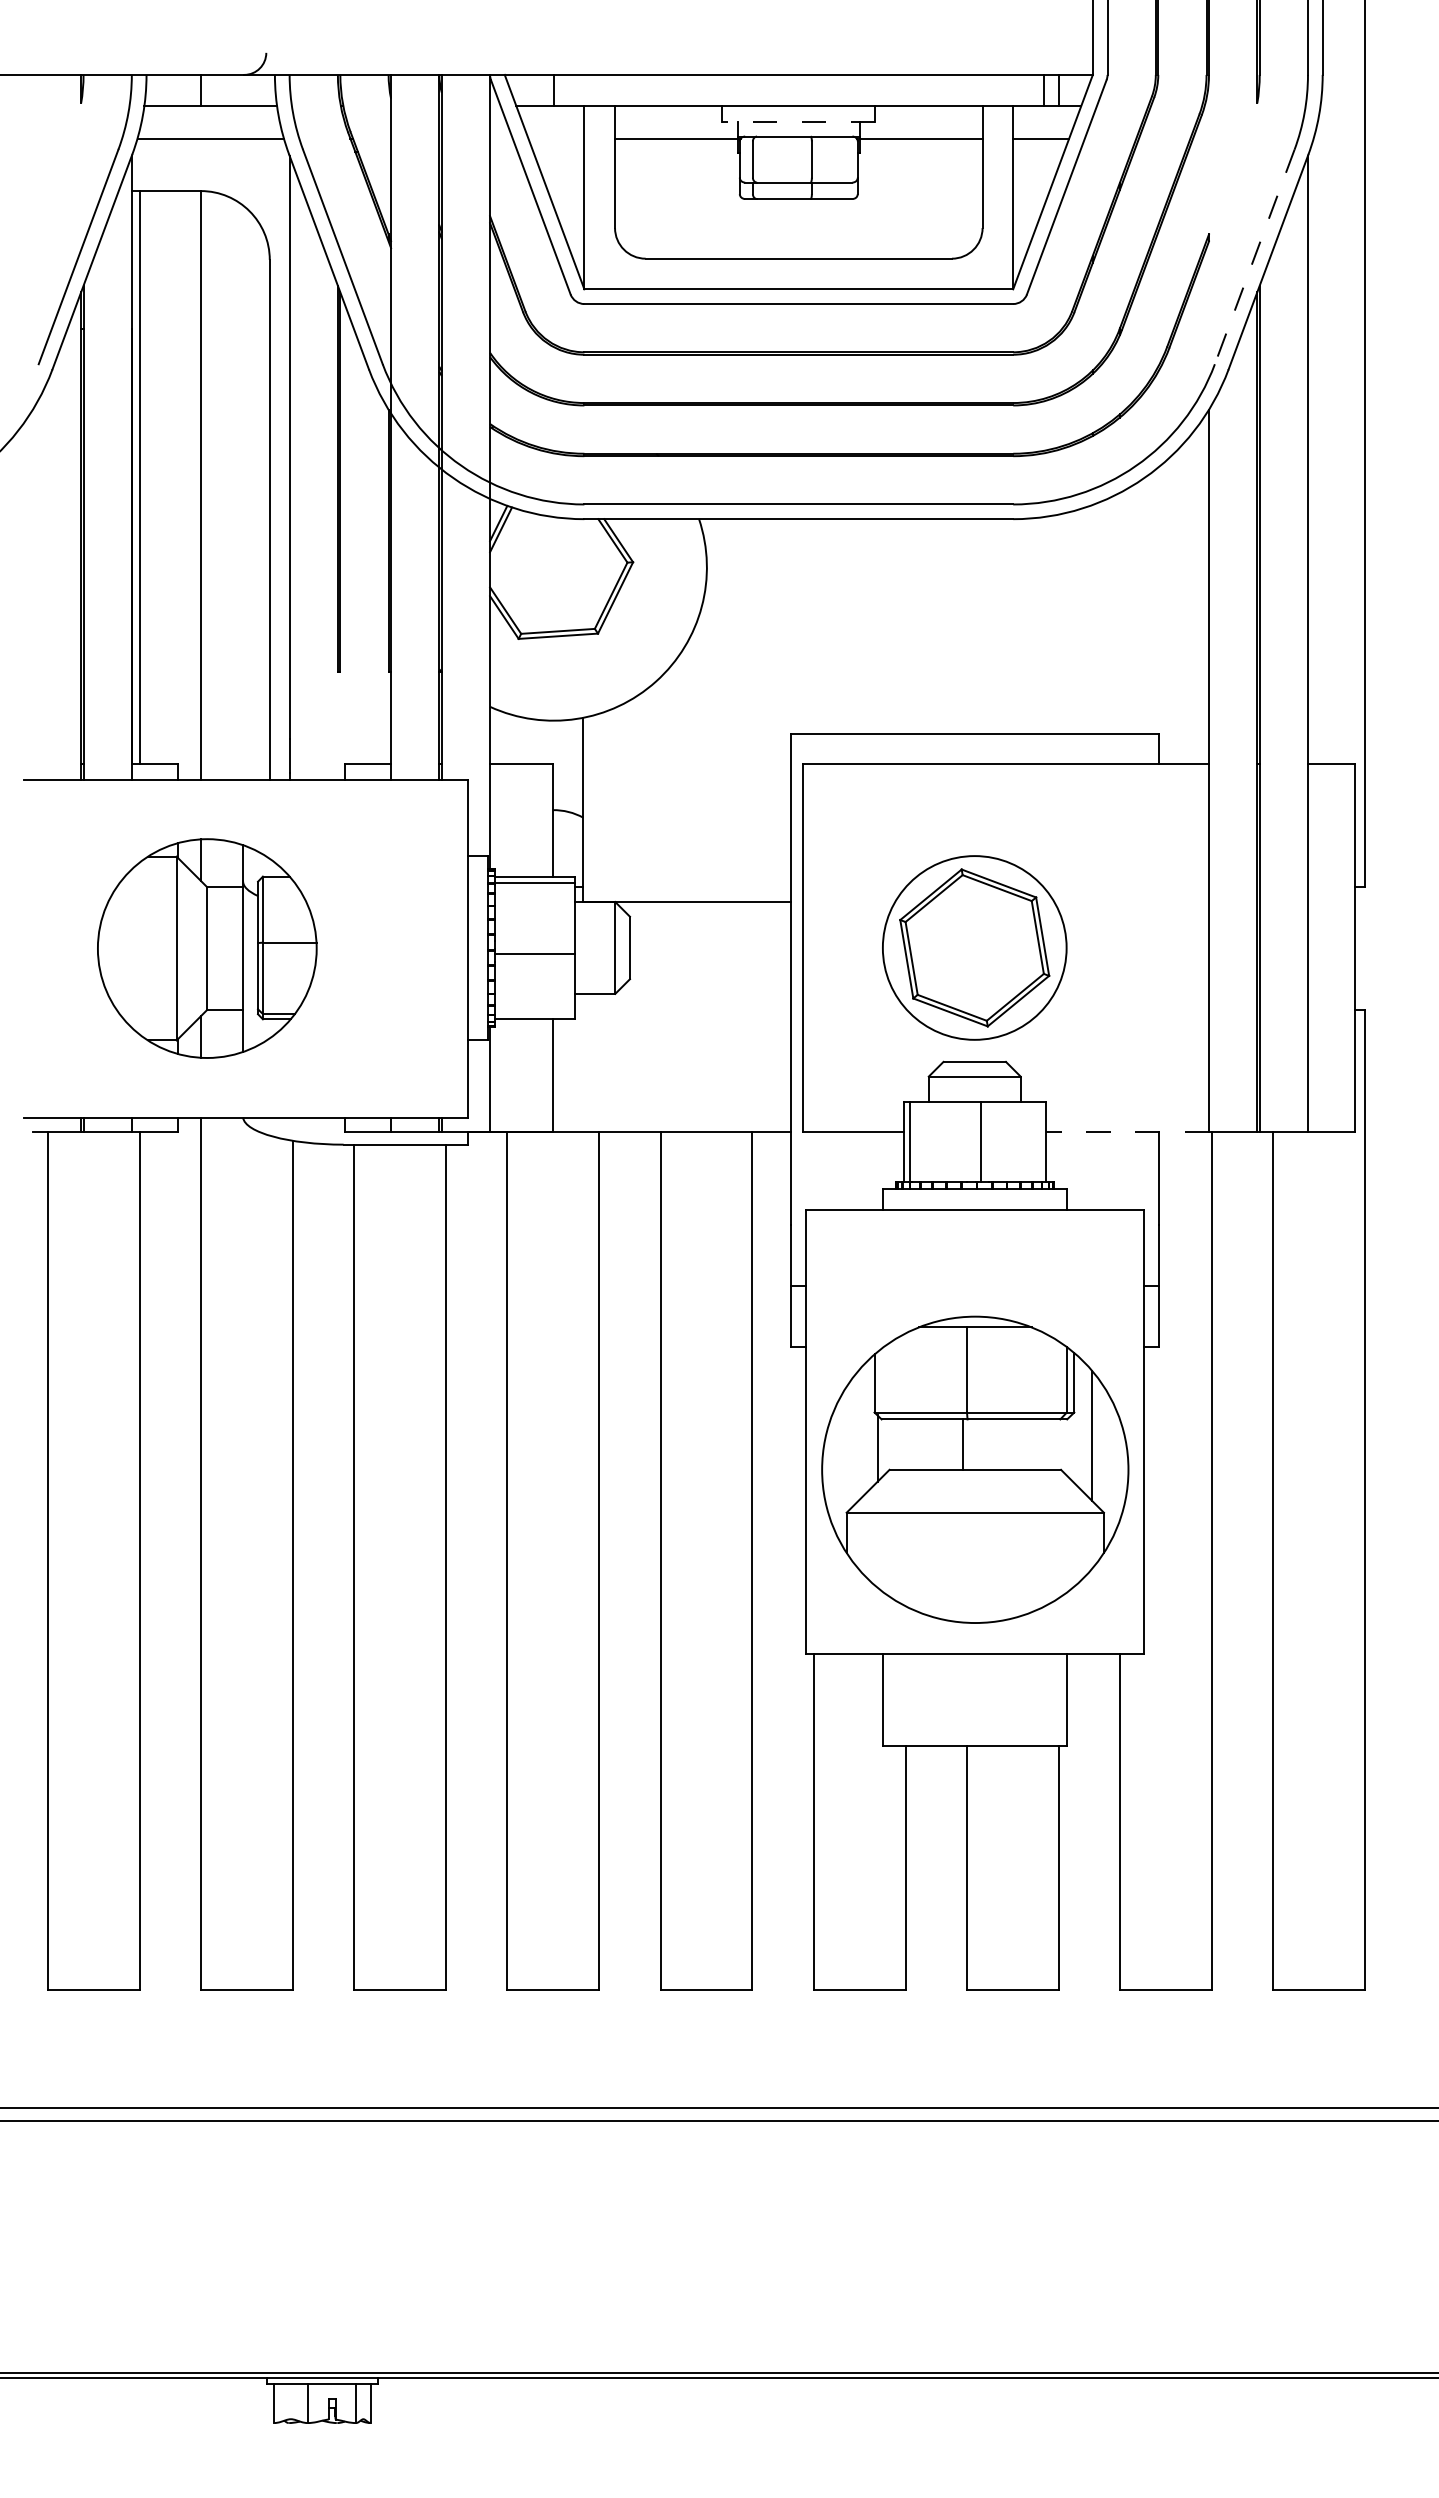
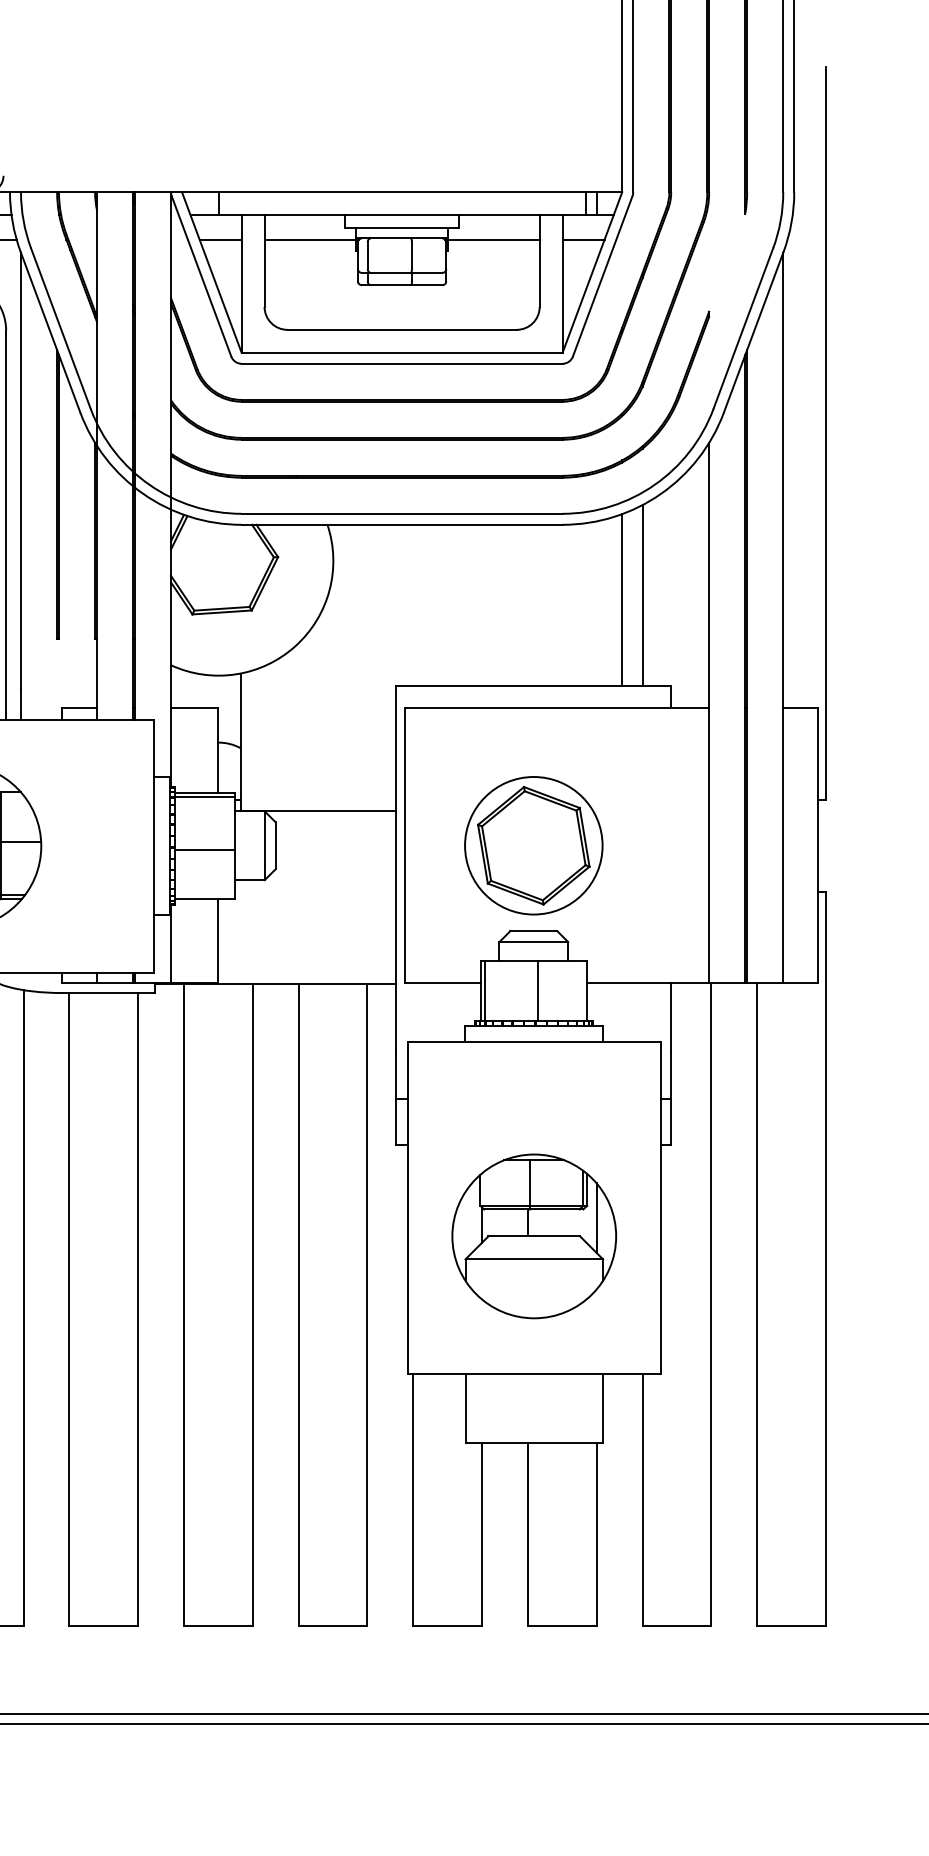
line: (798, 122) -> (401, 227), dashed -> solid
line: (556, 138) -> (220, 239), added
line: (1254, 257) -> (743, 328), dashed -> solid
line: (1120, 613) -> (642, 595), added
line: (1092, 619) -> (621, 599), added
line: (1127, 1131) -> (648, 983), dashed -> solid
part: (975, 1469) -> (534, 1236), size x0.71

